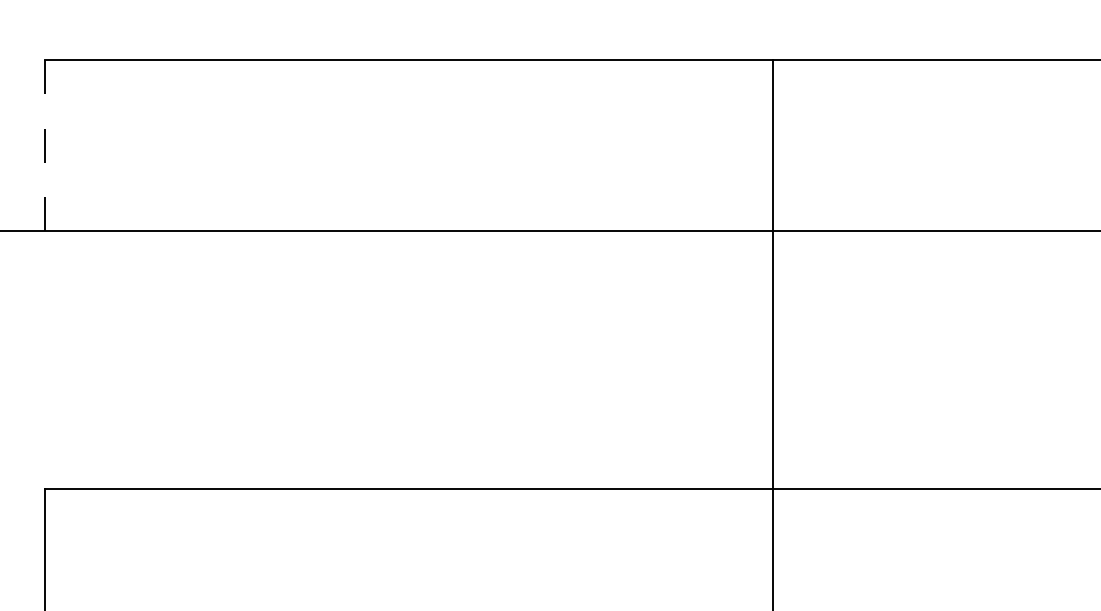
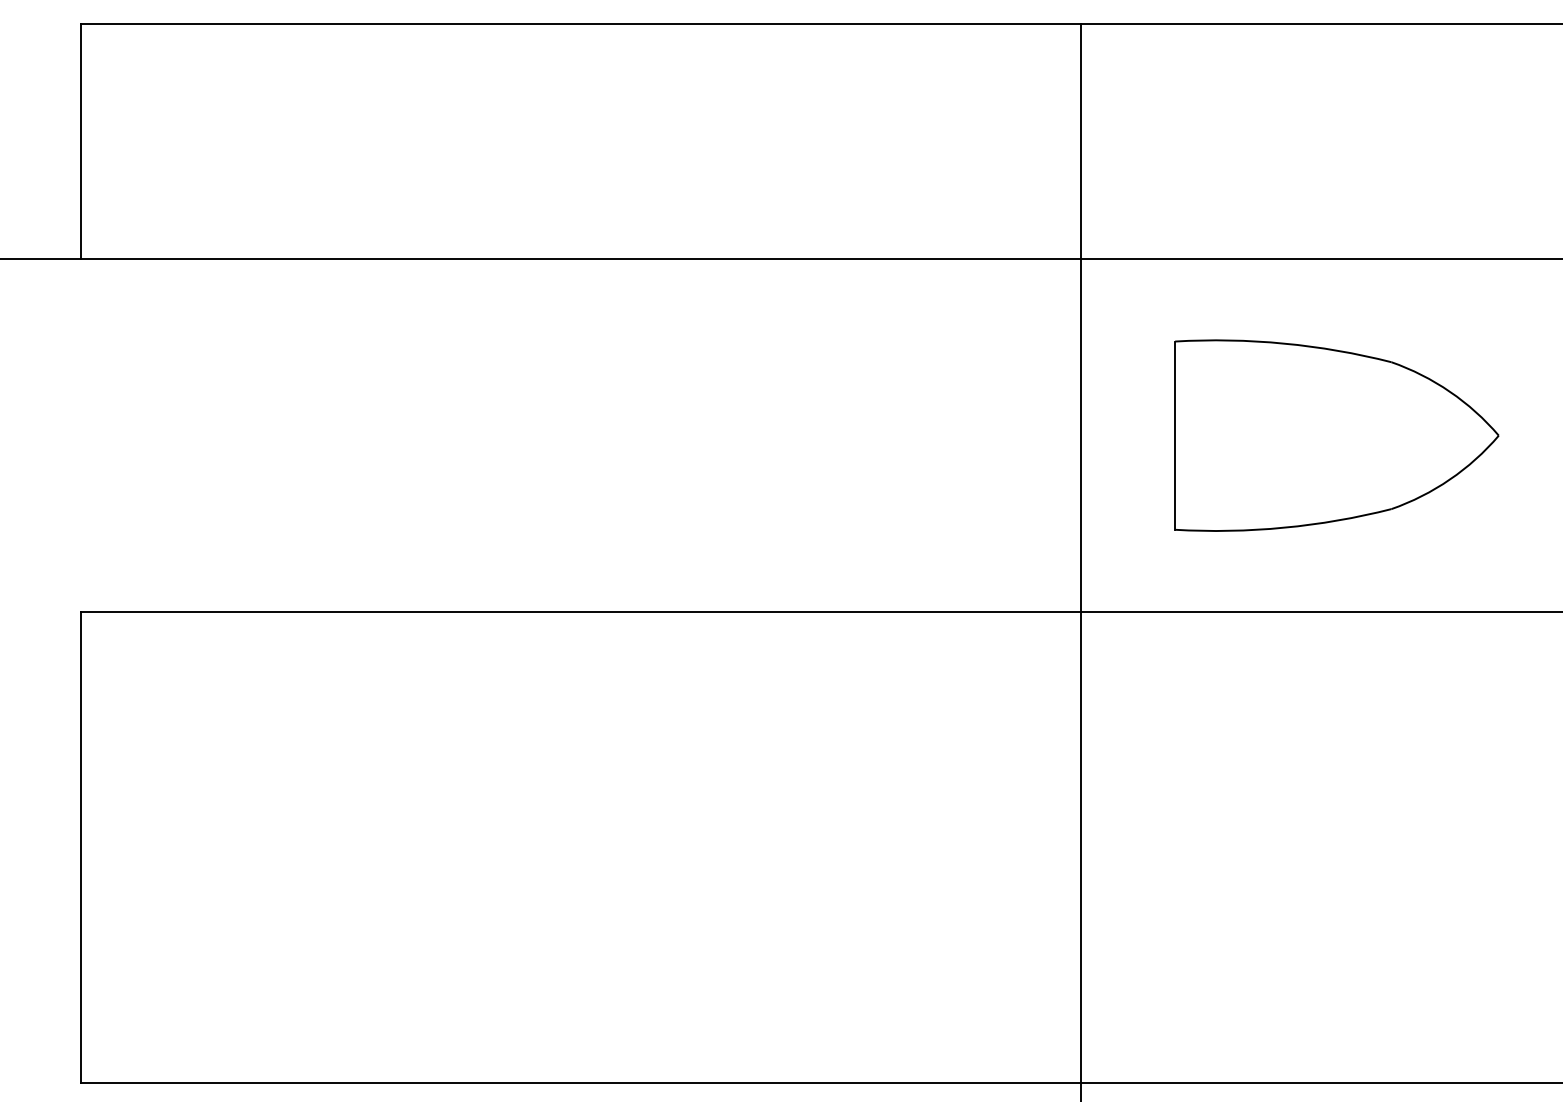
line: (44, 145) -> (80, 141), dashed -> solid
part: (959, 359) -> (1336, 435), added

